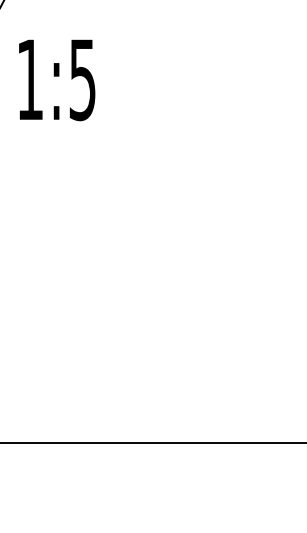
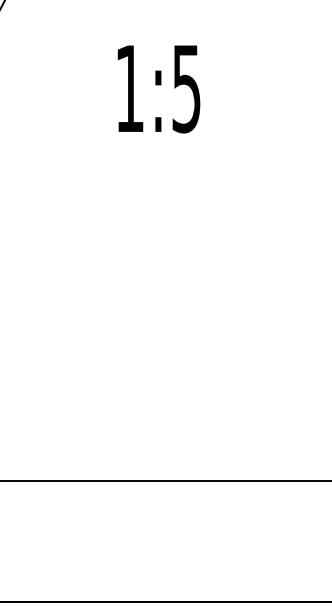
text: (56, 80) -> (158, 89), moved

